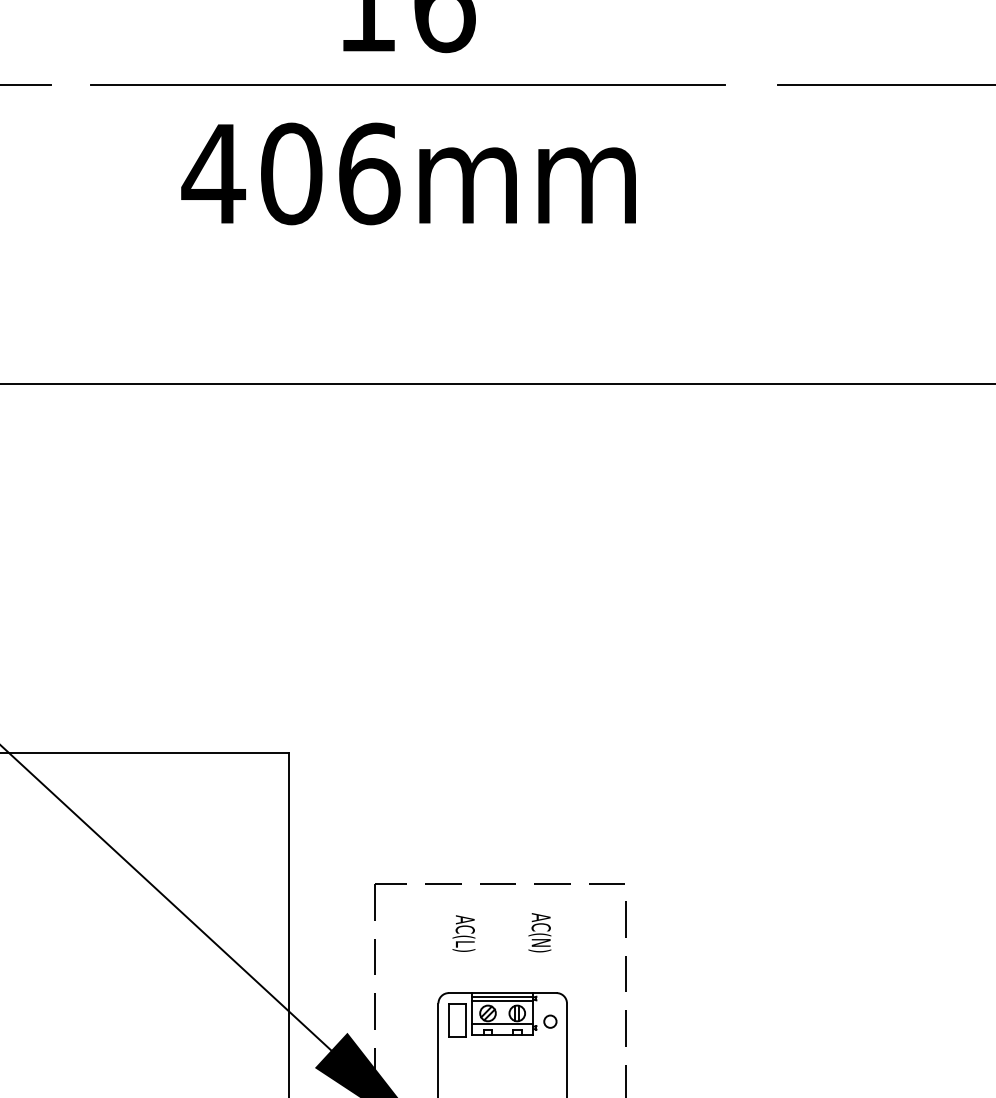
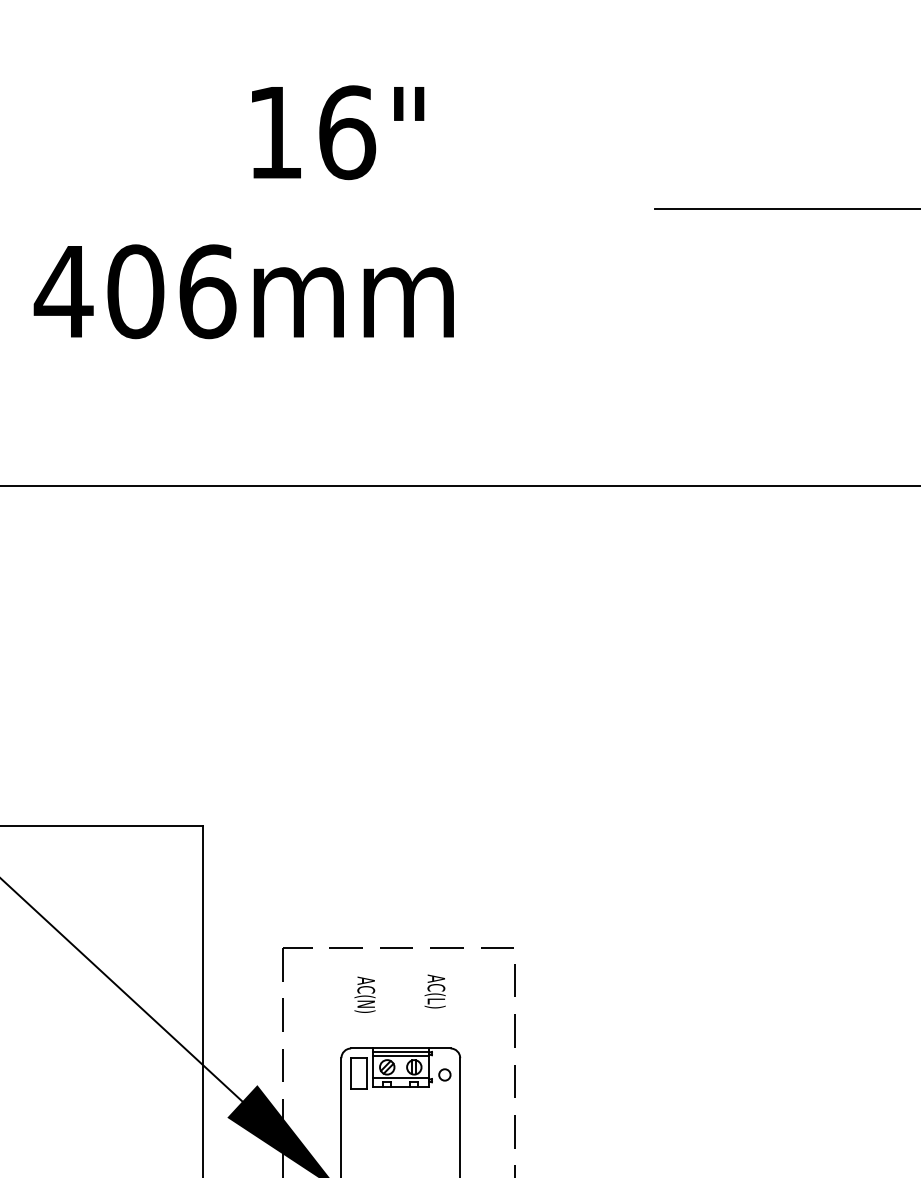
line: (408, 84) -> (313, 209), removed
text: (408, 173) -> (243, 291), moved
text: (539, 945) -> (434, 1004), AC(N) -> AC(L)
text: (463, 948) -> (364, 1007), AC(L) -> AC(N)

